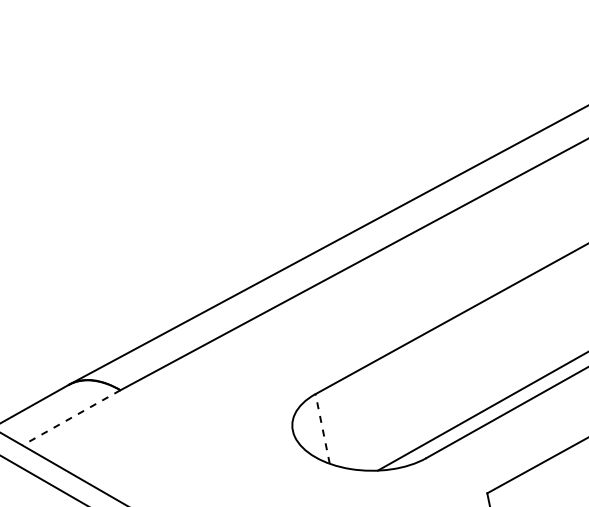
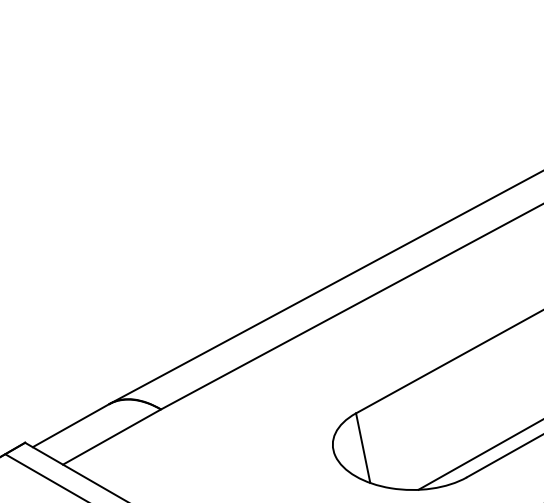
line: (71, 418) -> (112, 437), dashed -> solid
line: (322, 428) -> (363, 447), dashed -> solid

